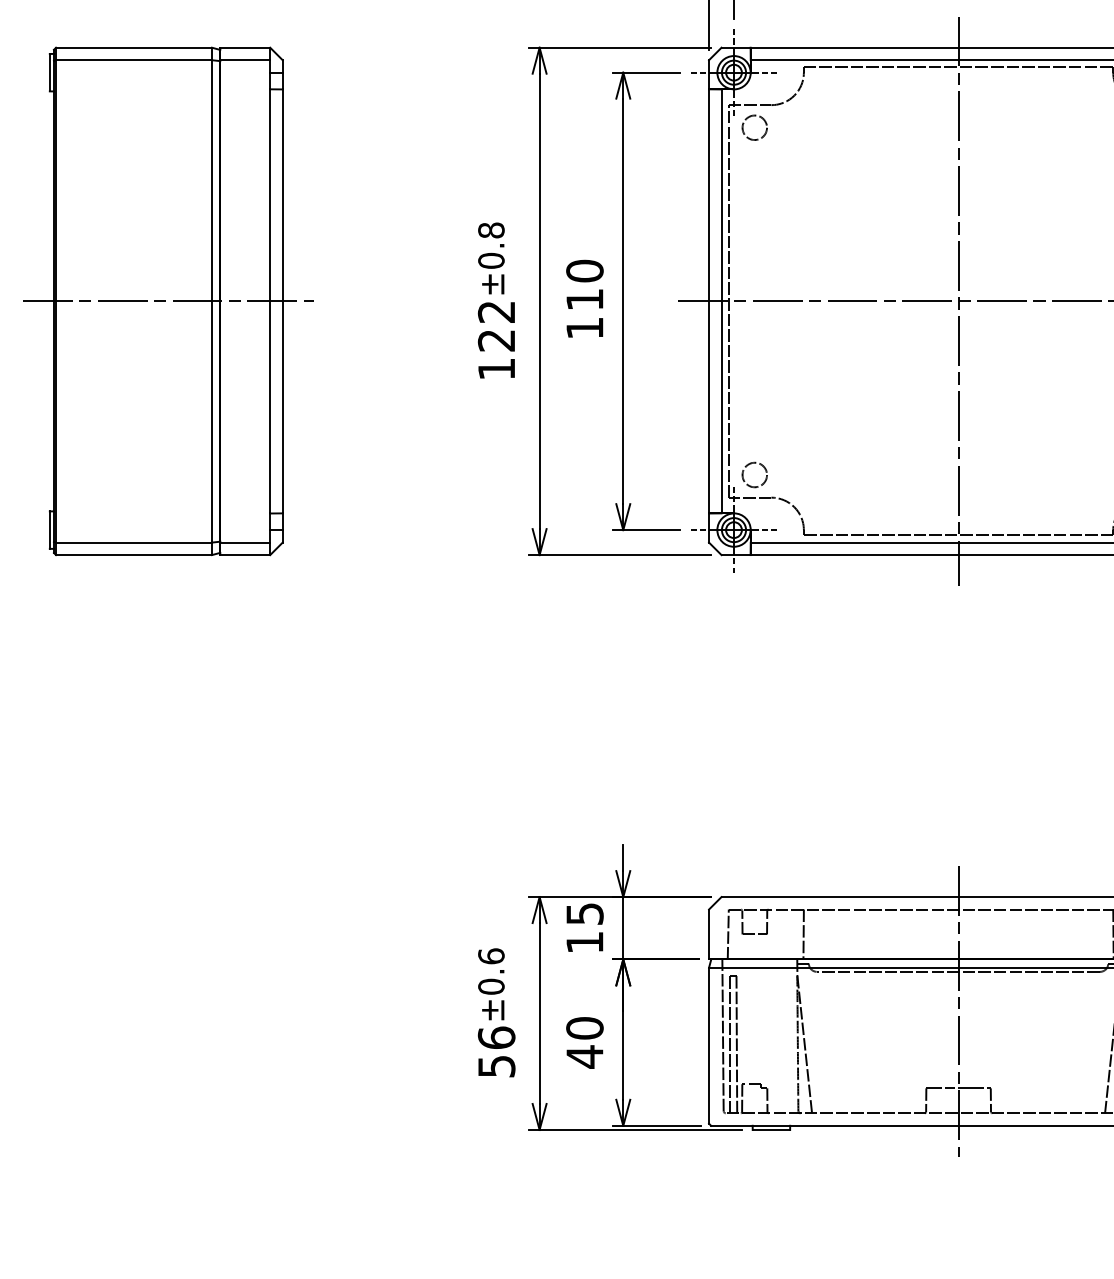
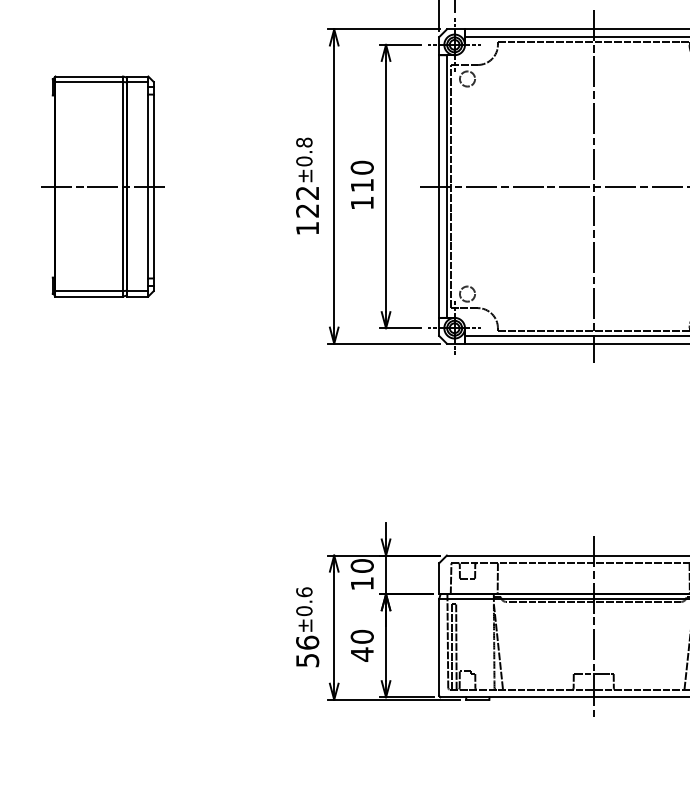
part: (167, 301) -> (103, 186), size x0.7
text: (583, 913) -> (361, 565), 15 -> 10

